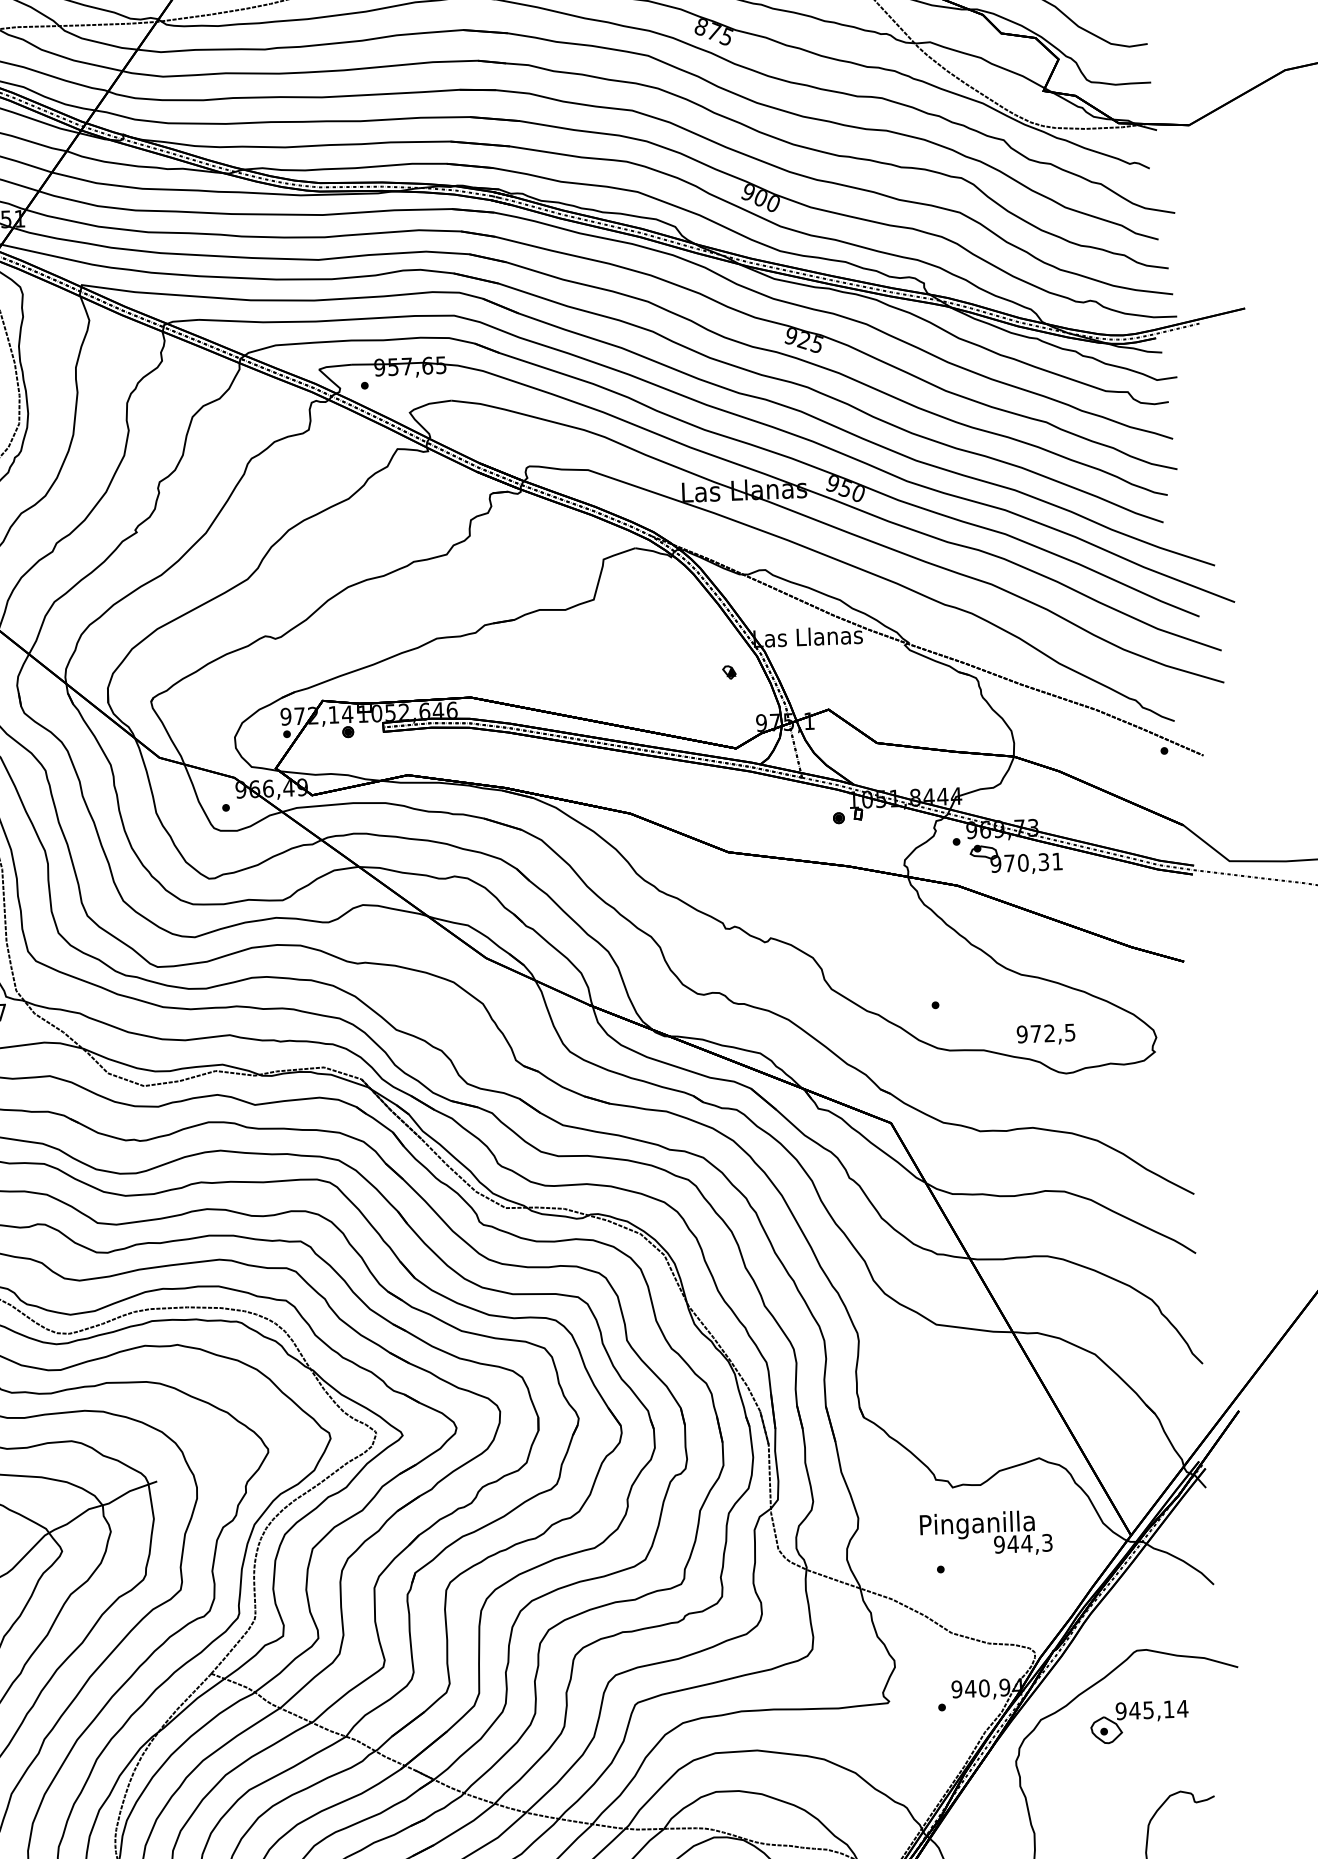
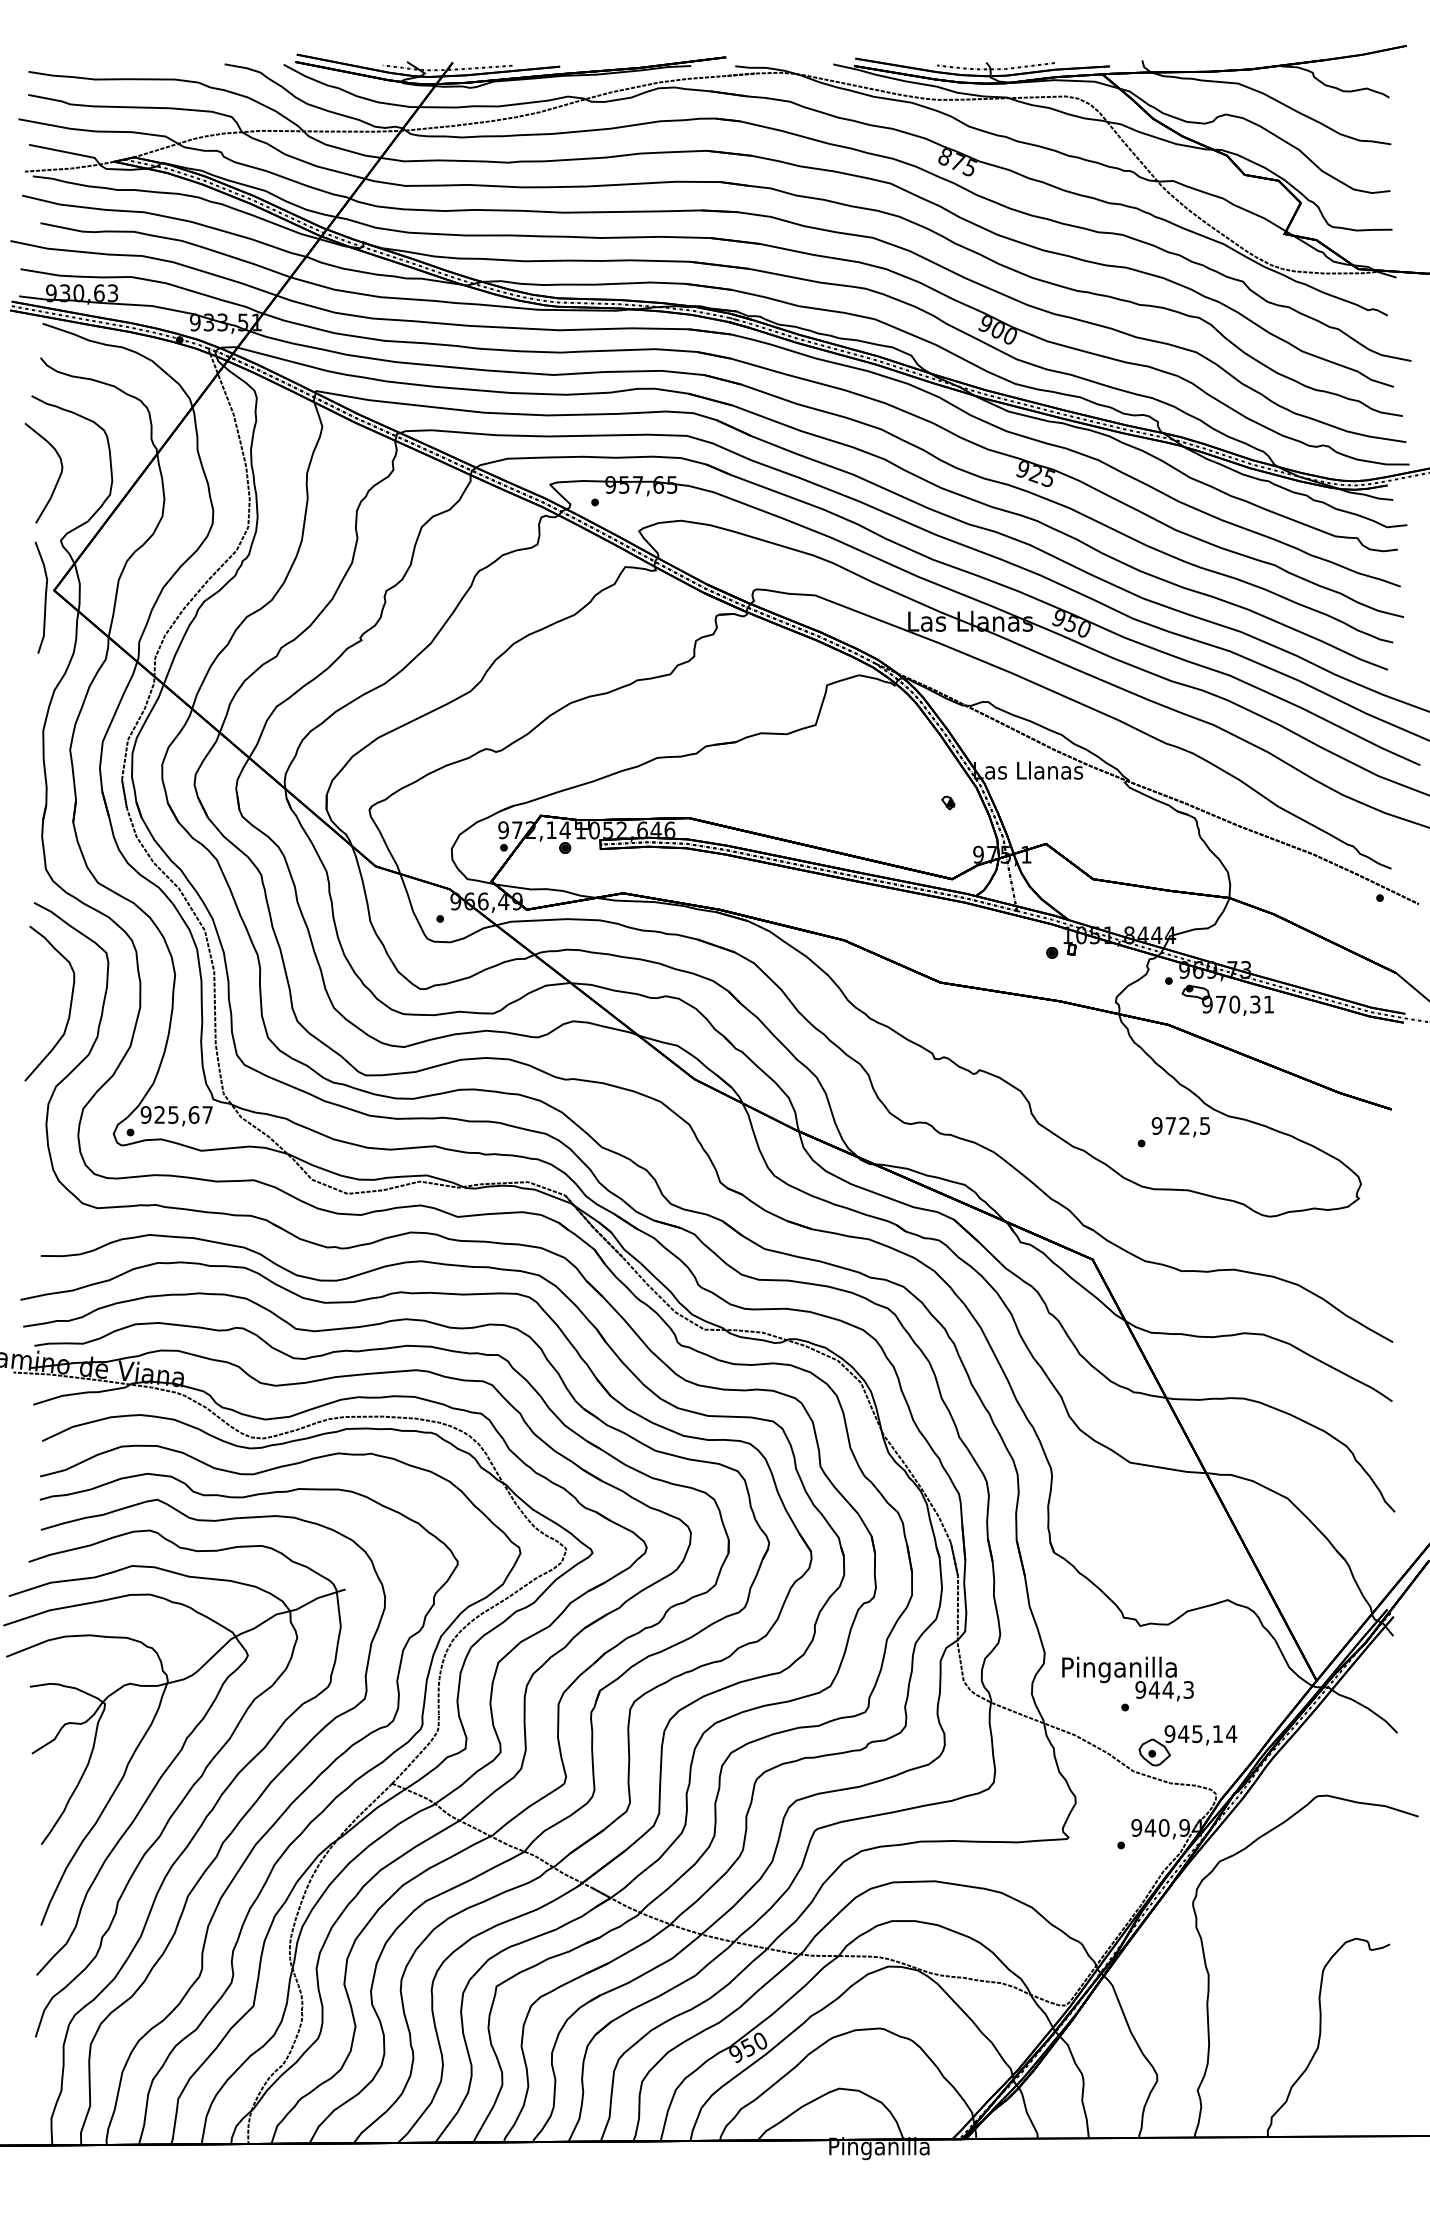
text: (1045, 1035) -> (1180, 1127), moved
text: (985, 1533) -> (1127, 1678), moved
part: (1139, 1722) -> (1187, 1745), moved

